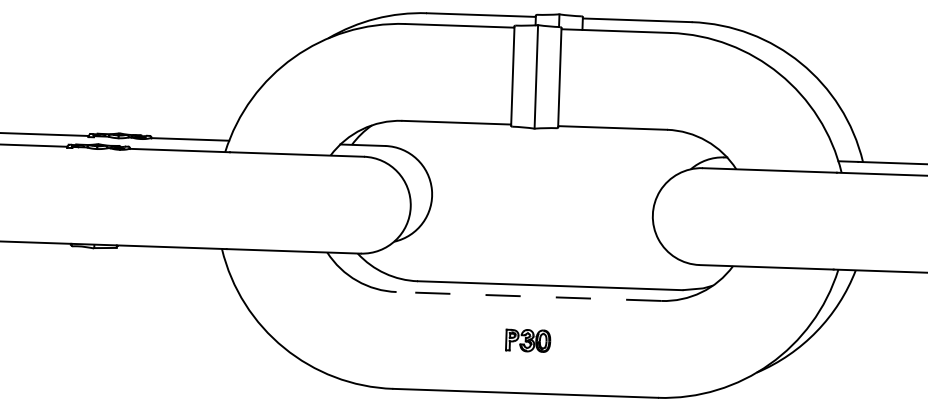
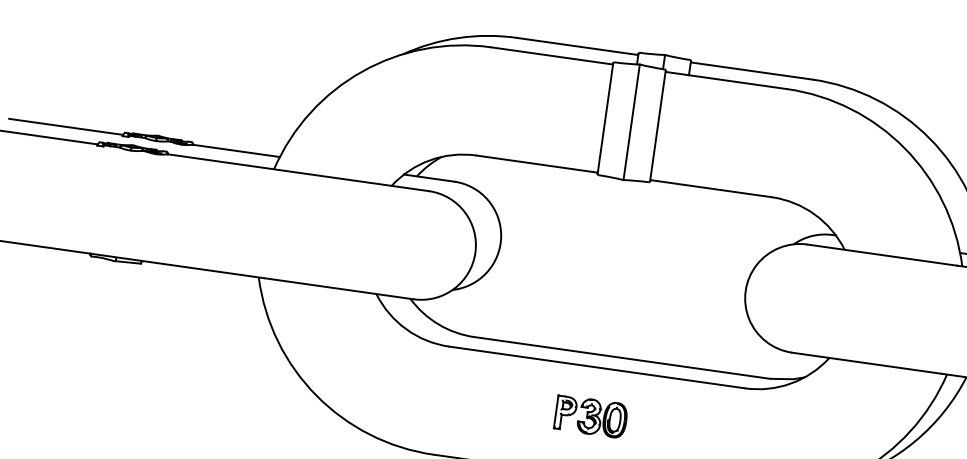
line: (528, 296) -> (596, 367), dashed -> solid
part: (527, 340) -> (590, 416), size x1.43

